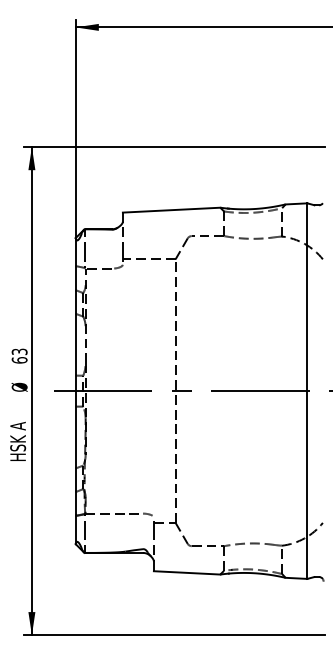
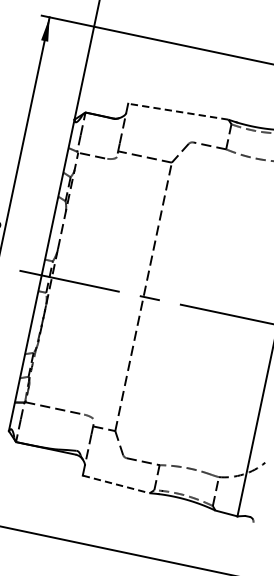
line: (171, 210) -> (178, 112), solid -> dashed
line: (187, 572) -> (116, 484), solid -> dashed

